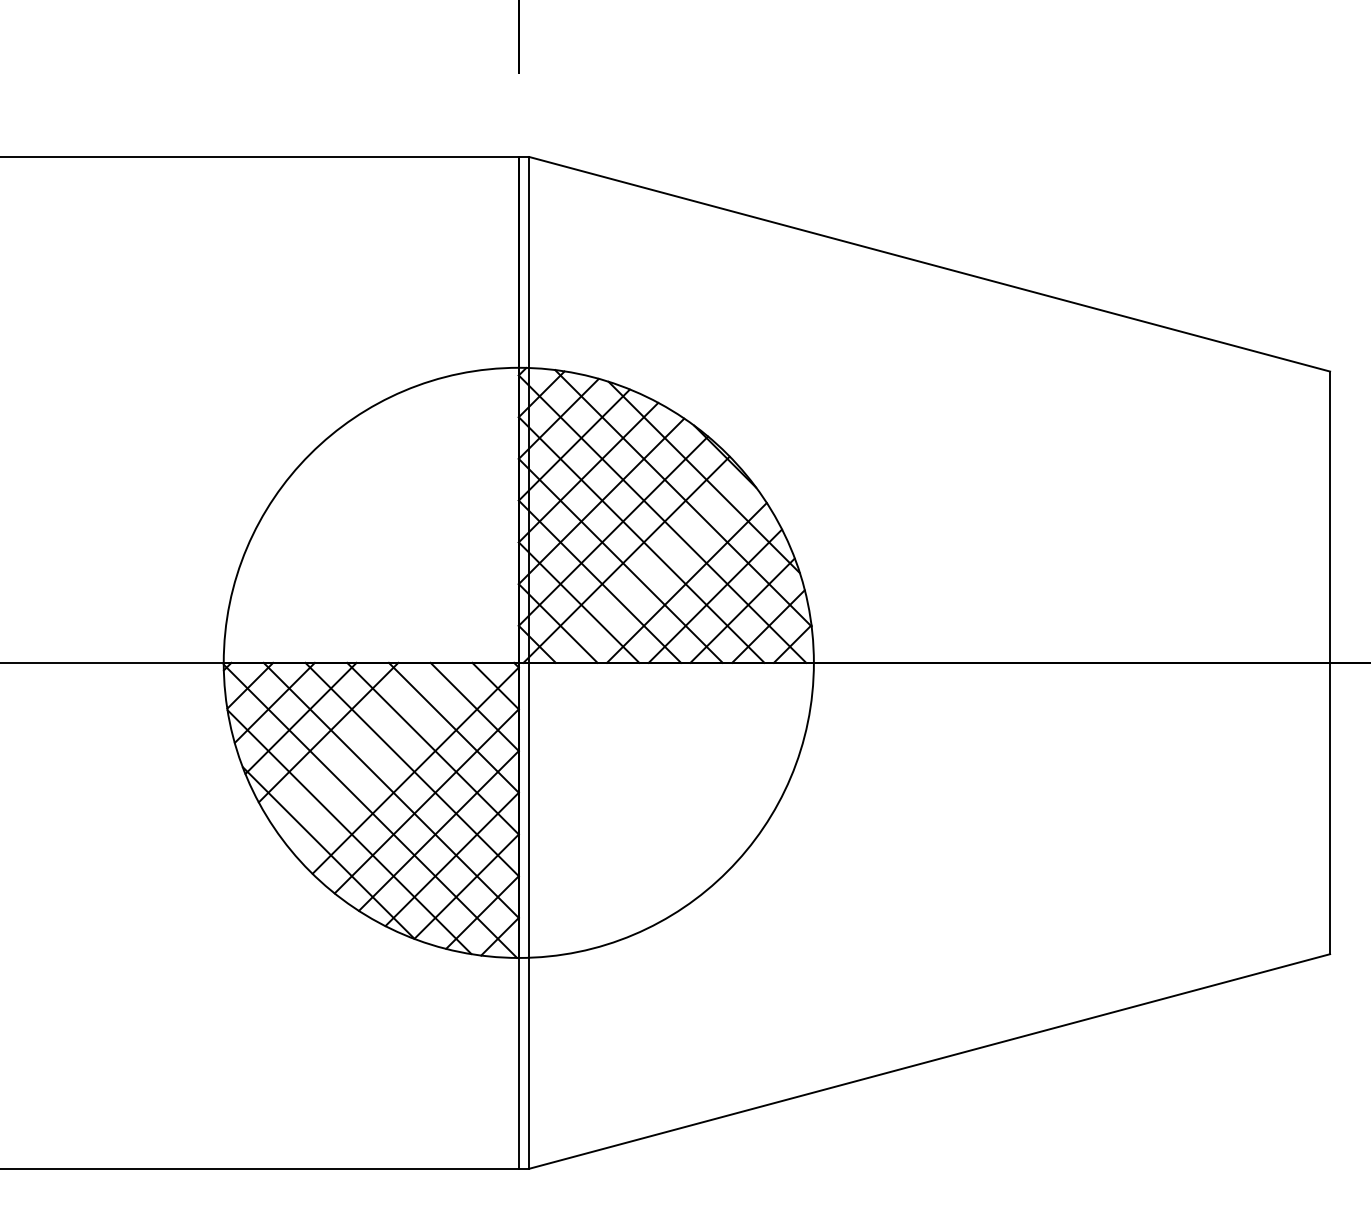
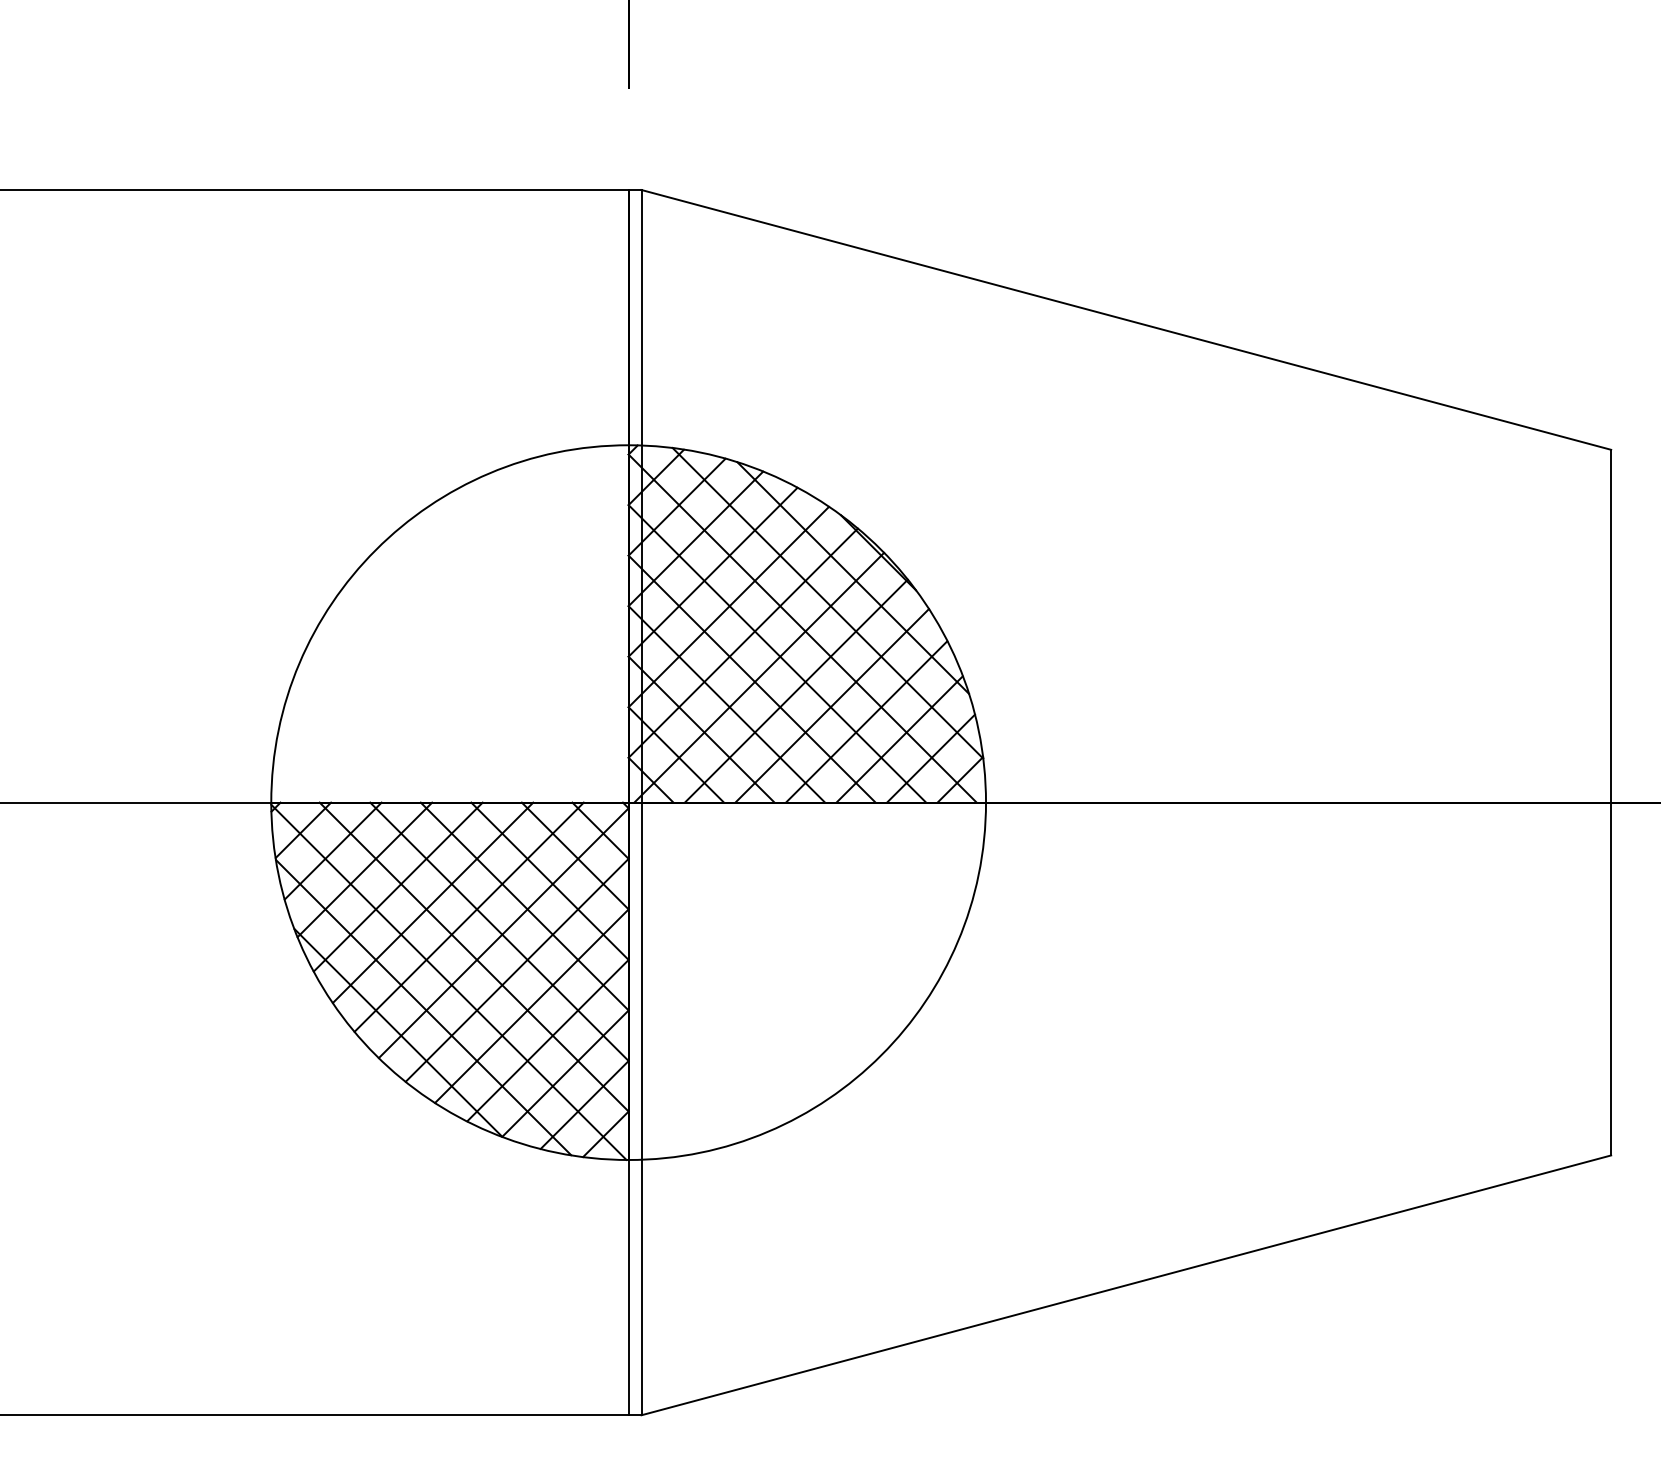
line: (656, 570) -> (795, 690), added
line: (356, 745) -> (432, 902), added
line: (386, 756) -> (468, 916), added

